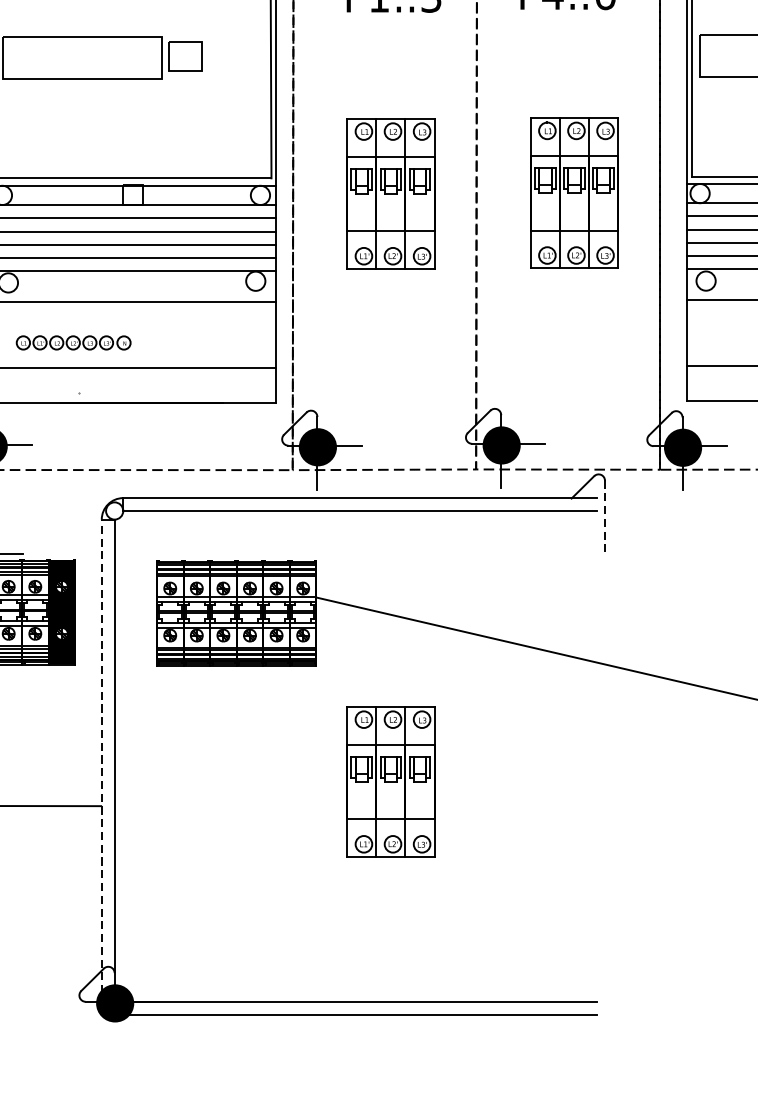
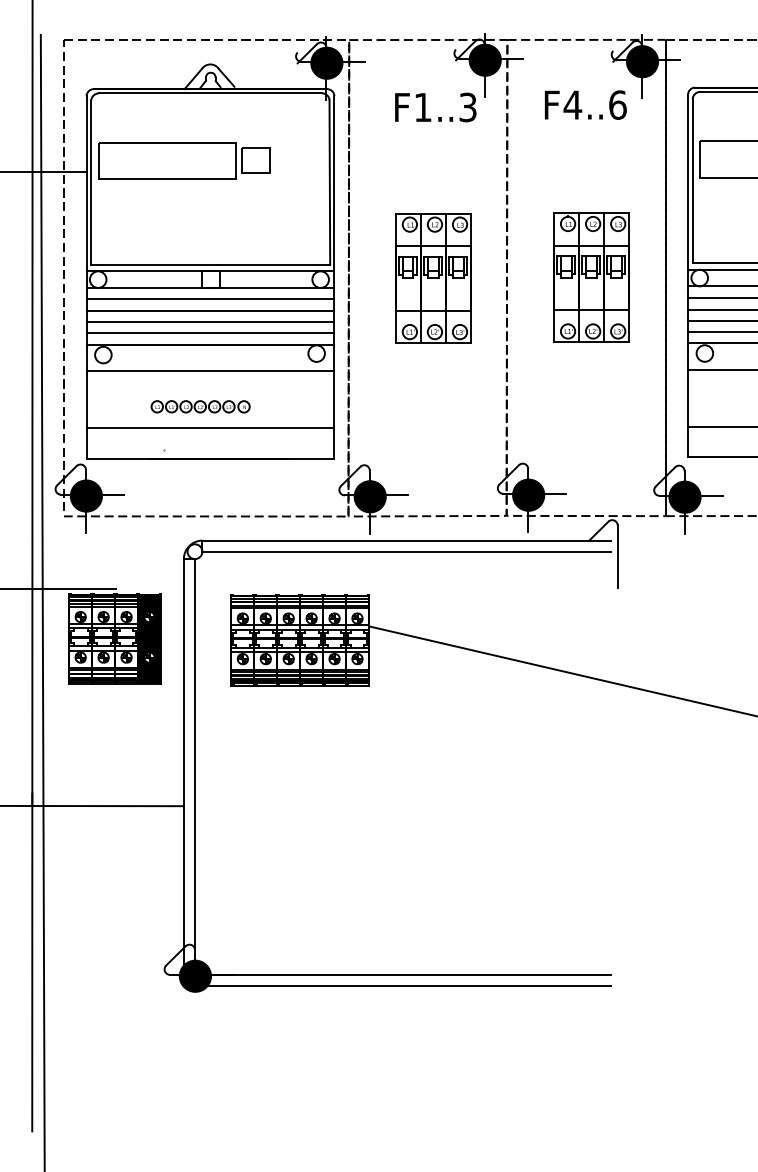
part: (73, 342) -> (200, 406), moved
line: (604, 516) -> (617, 556), dashed -> solid
line: (101, 755) -> (183, 762), dashed -> solid
part: (391, 782) -> (433, 785), removed

